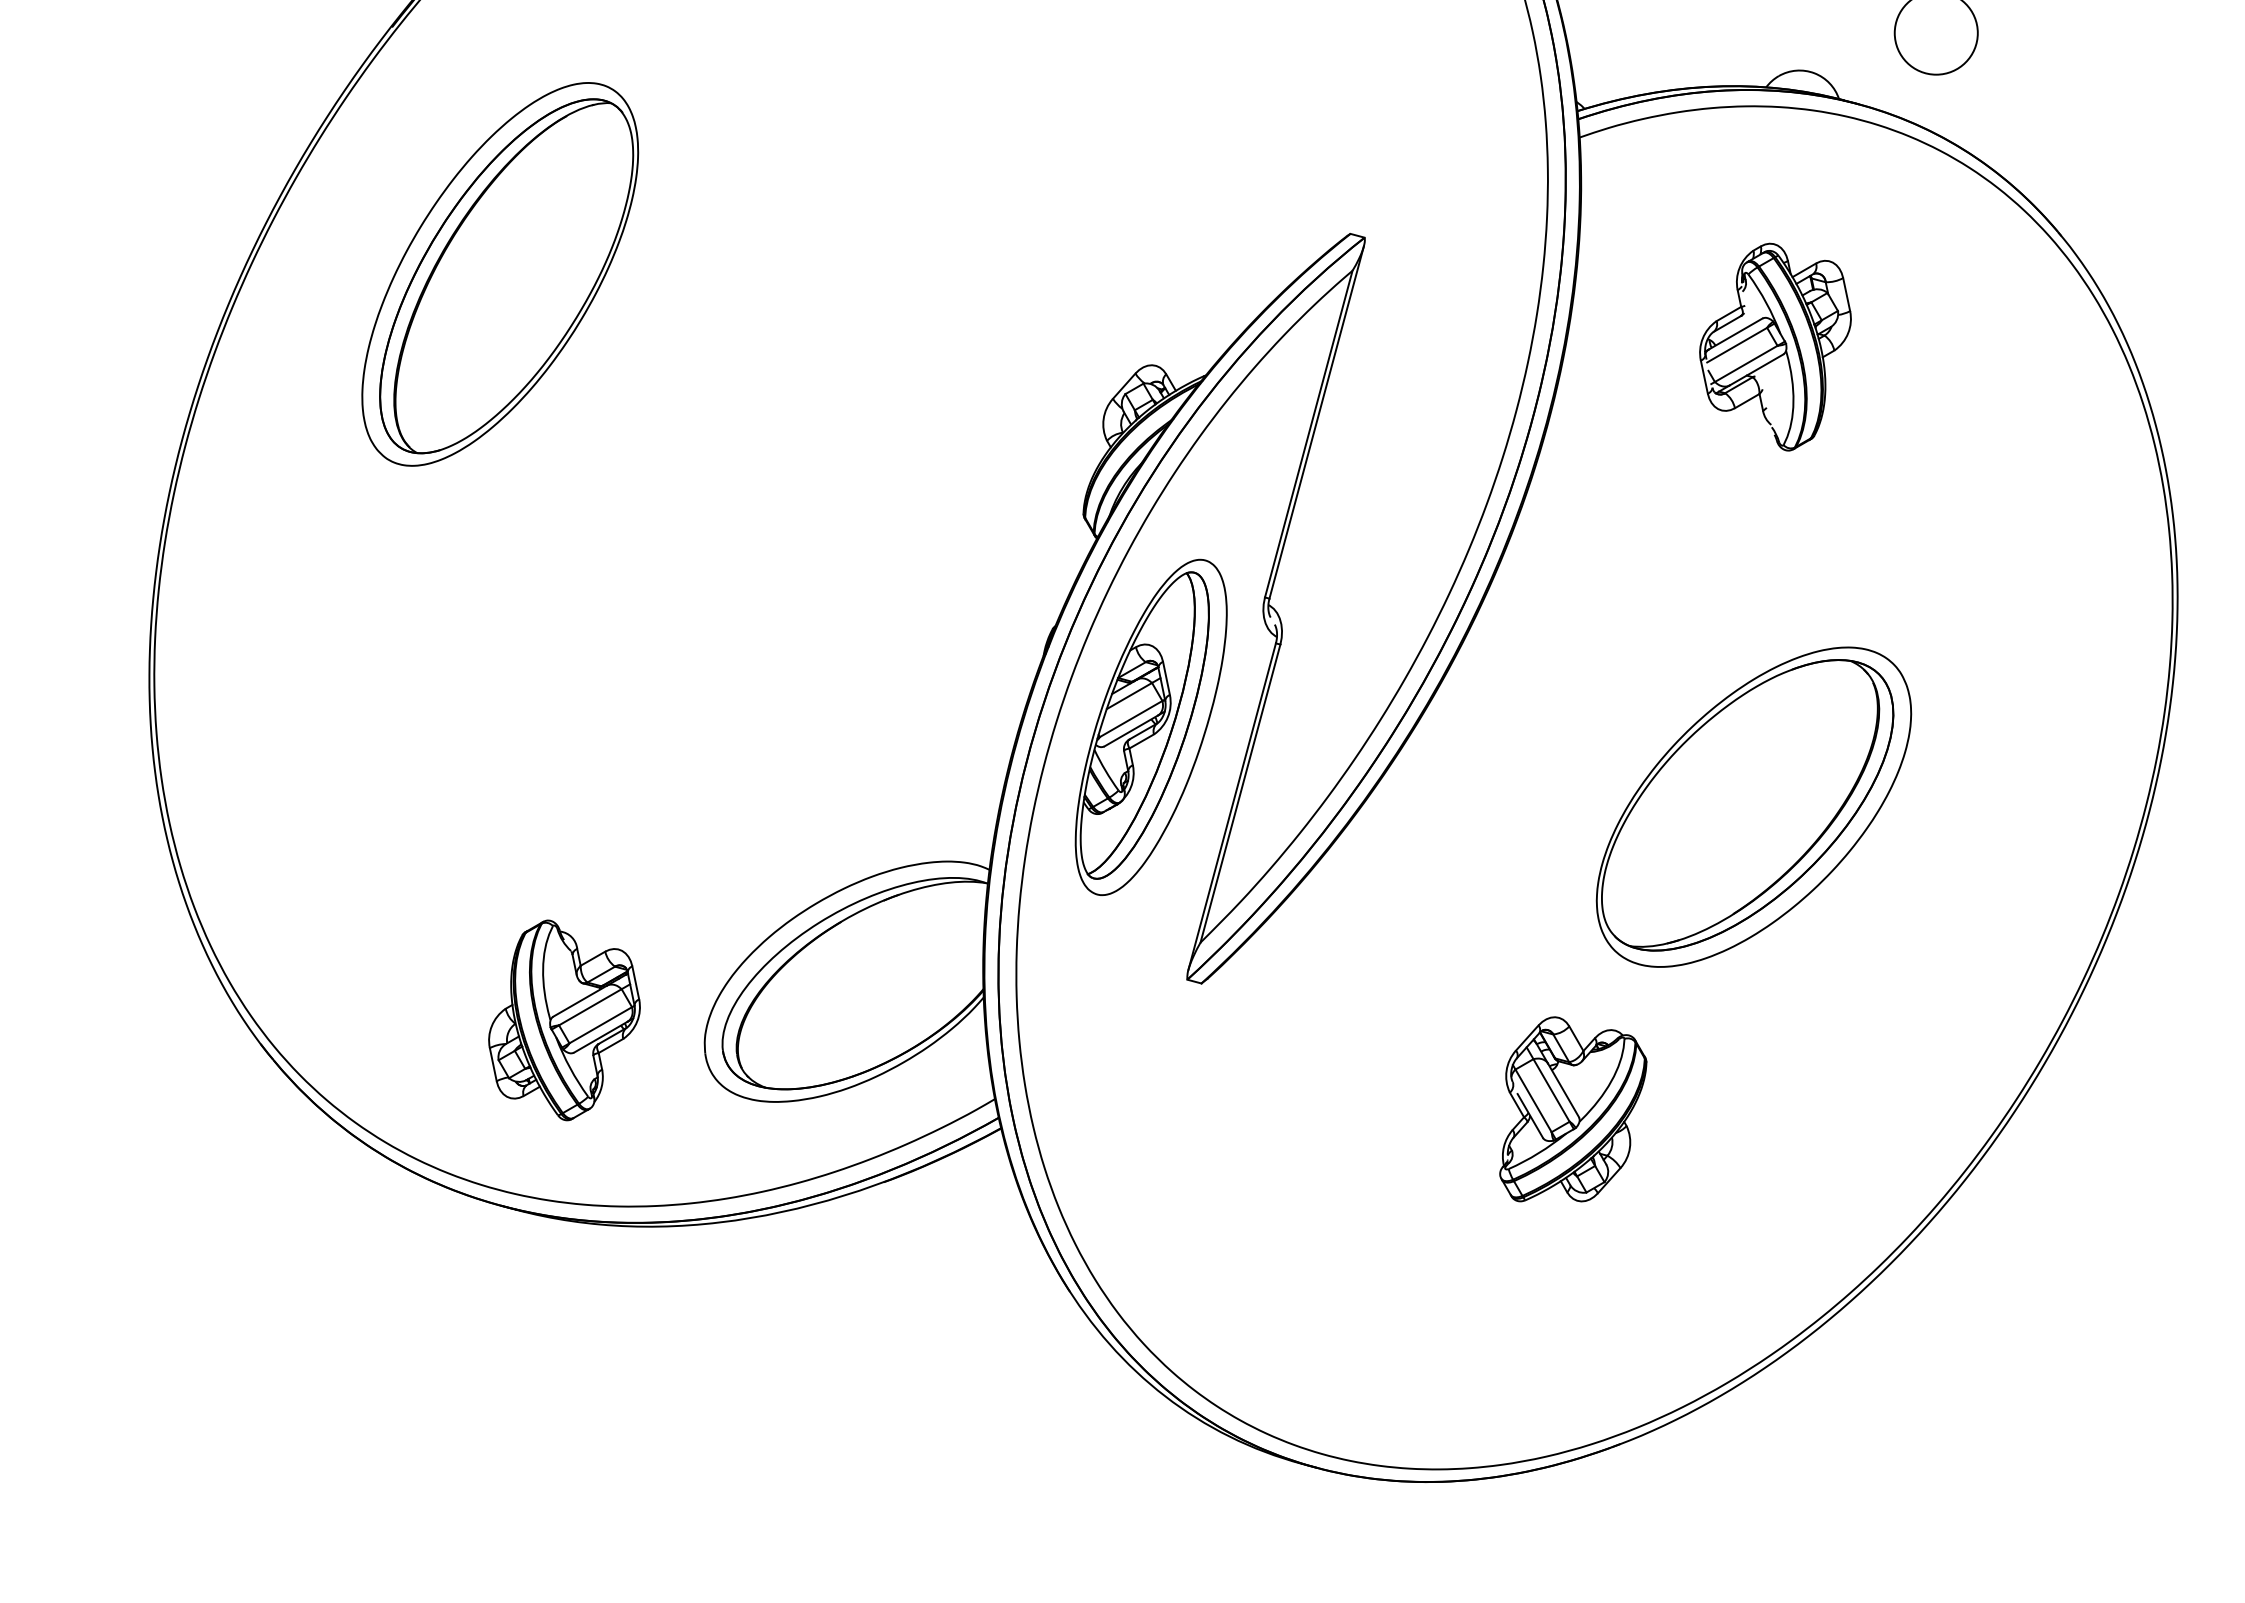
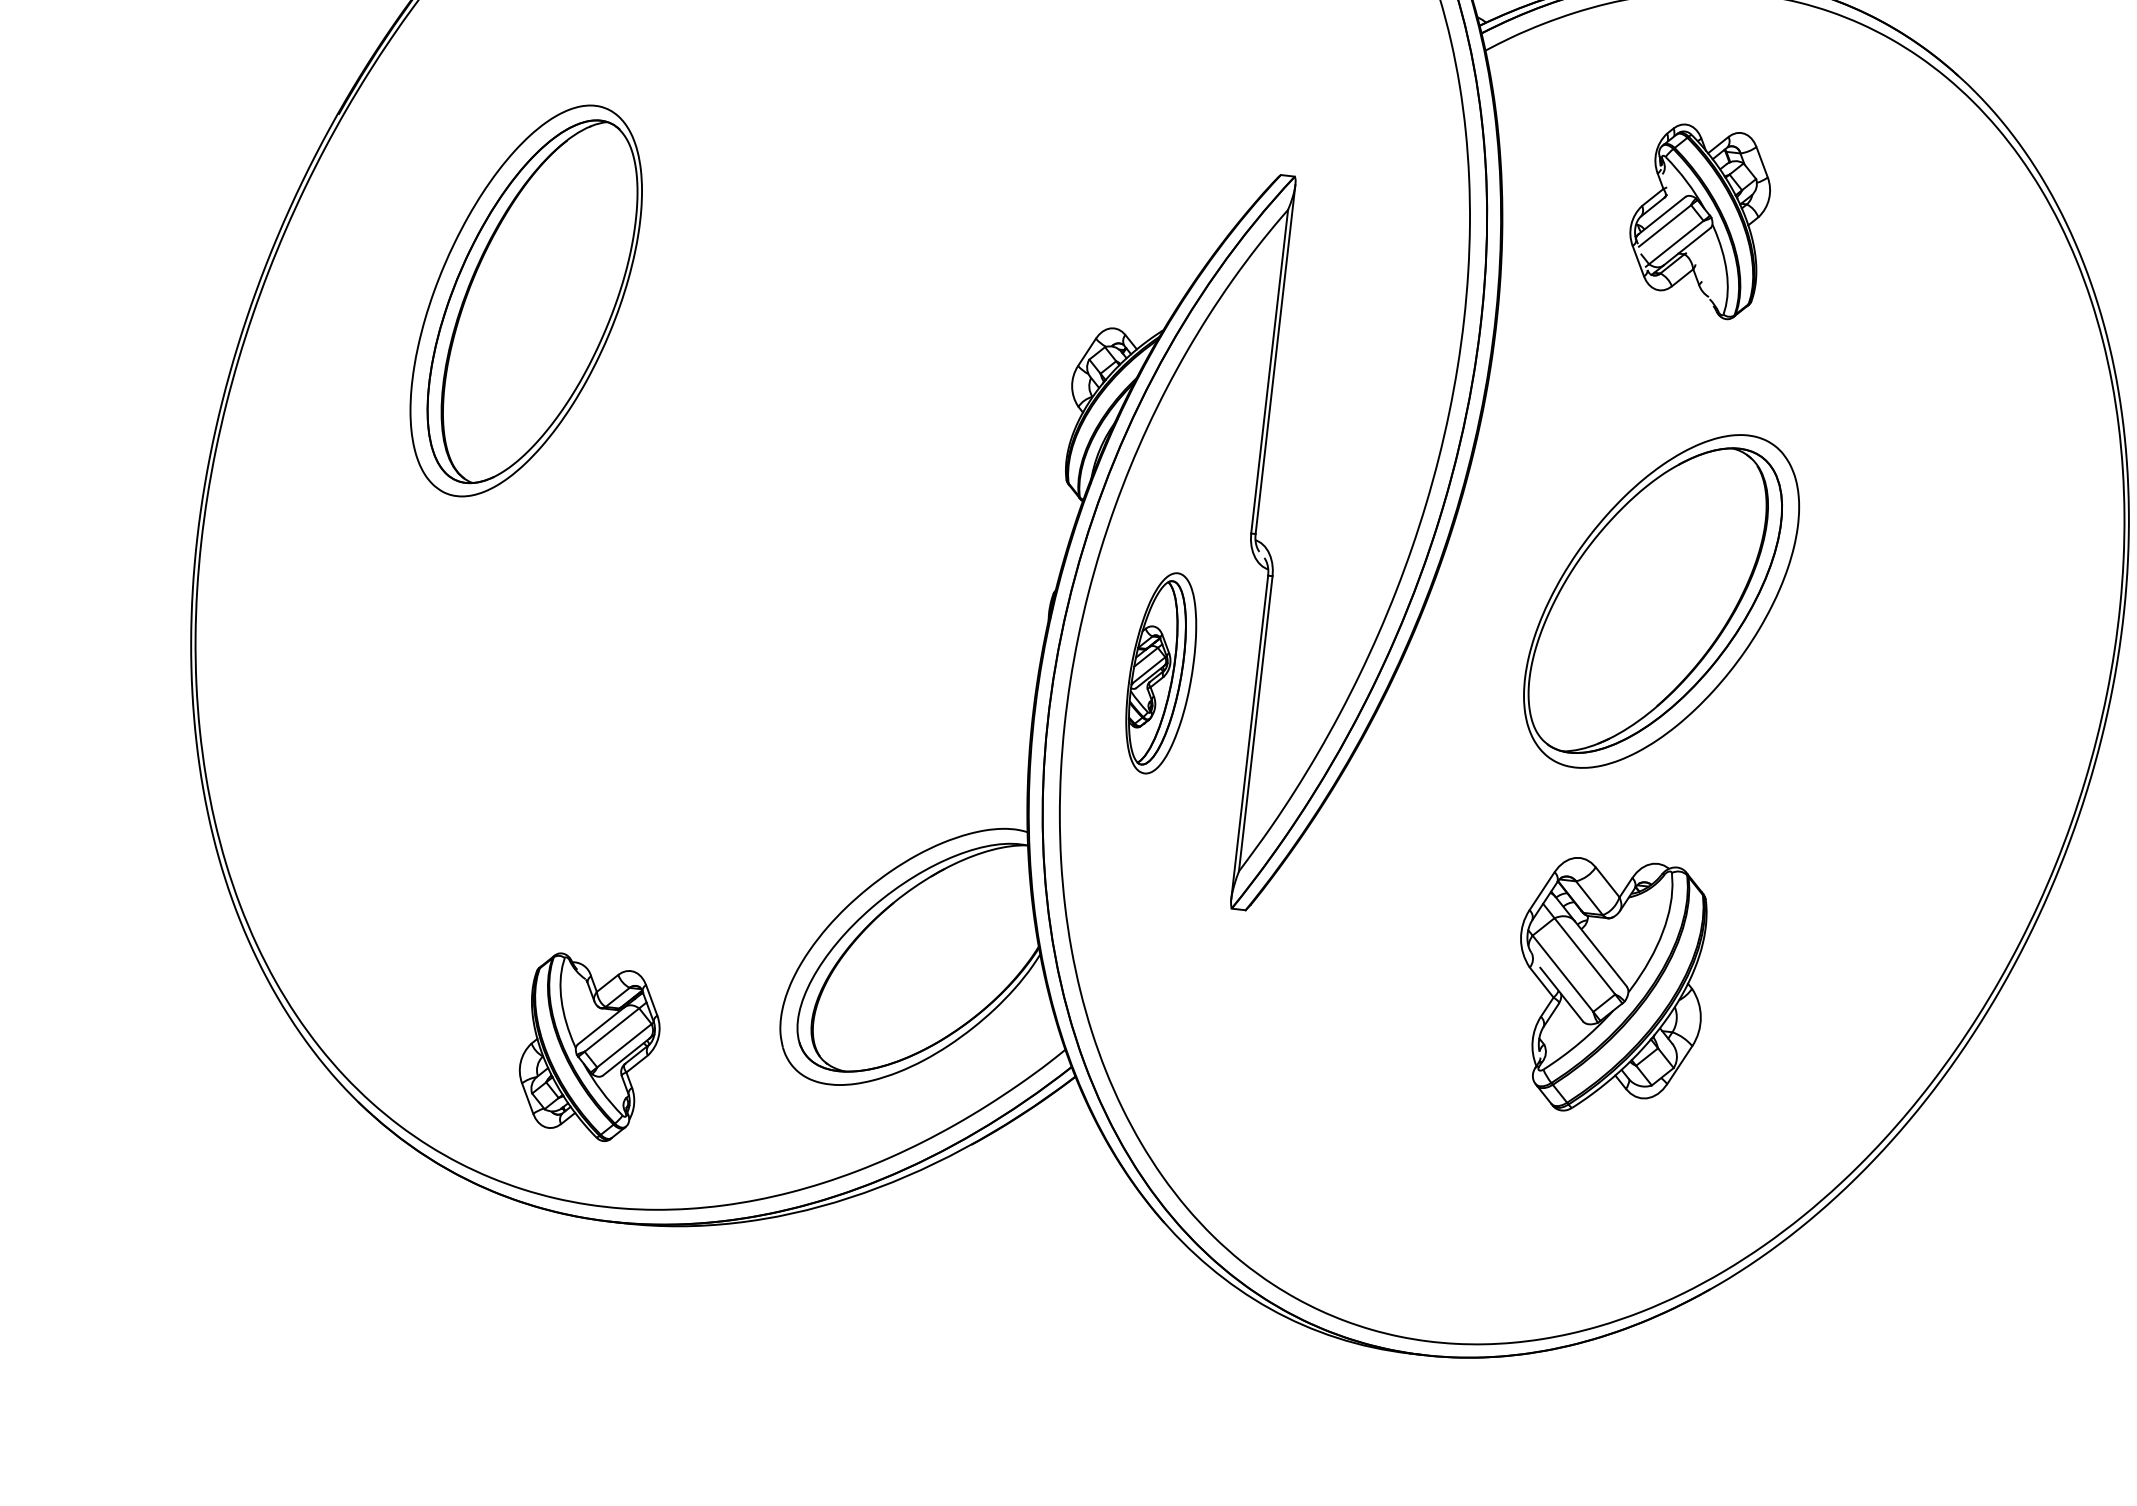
part: (500, 274) -> (526, 301), moved
part: (1150, 726) -> (1160, 672), size x0.6
part: (1753, 806) -> (1661, 600), moved
part: (564, 1020) -> (589, 1046), moved
part: (1573, 1109) -> (1617, 977), size x1.4

